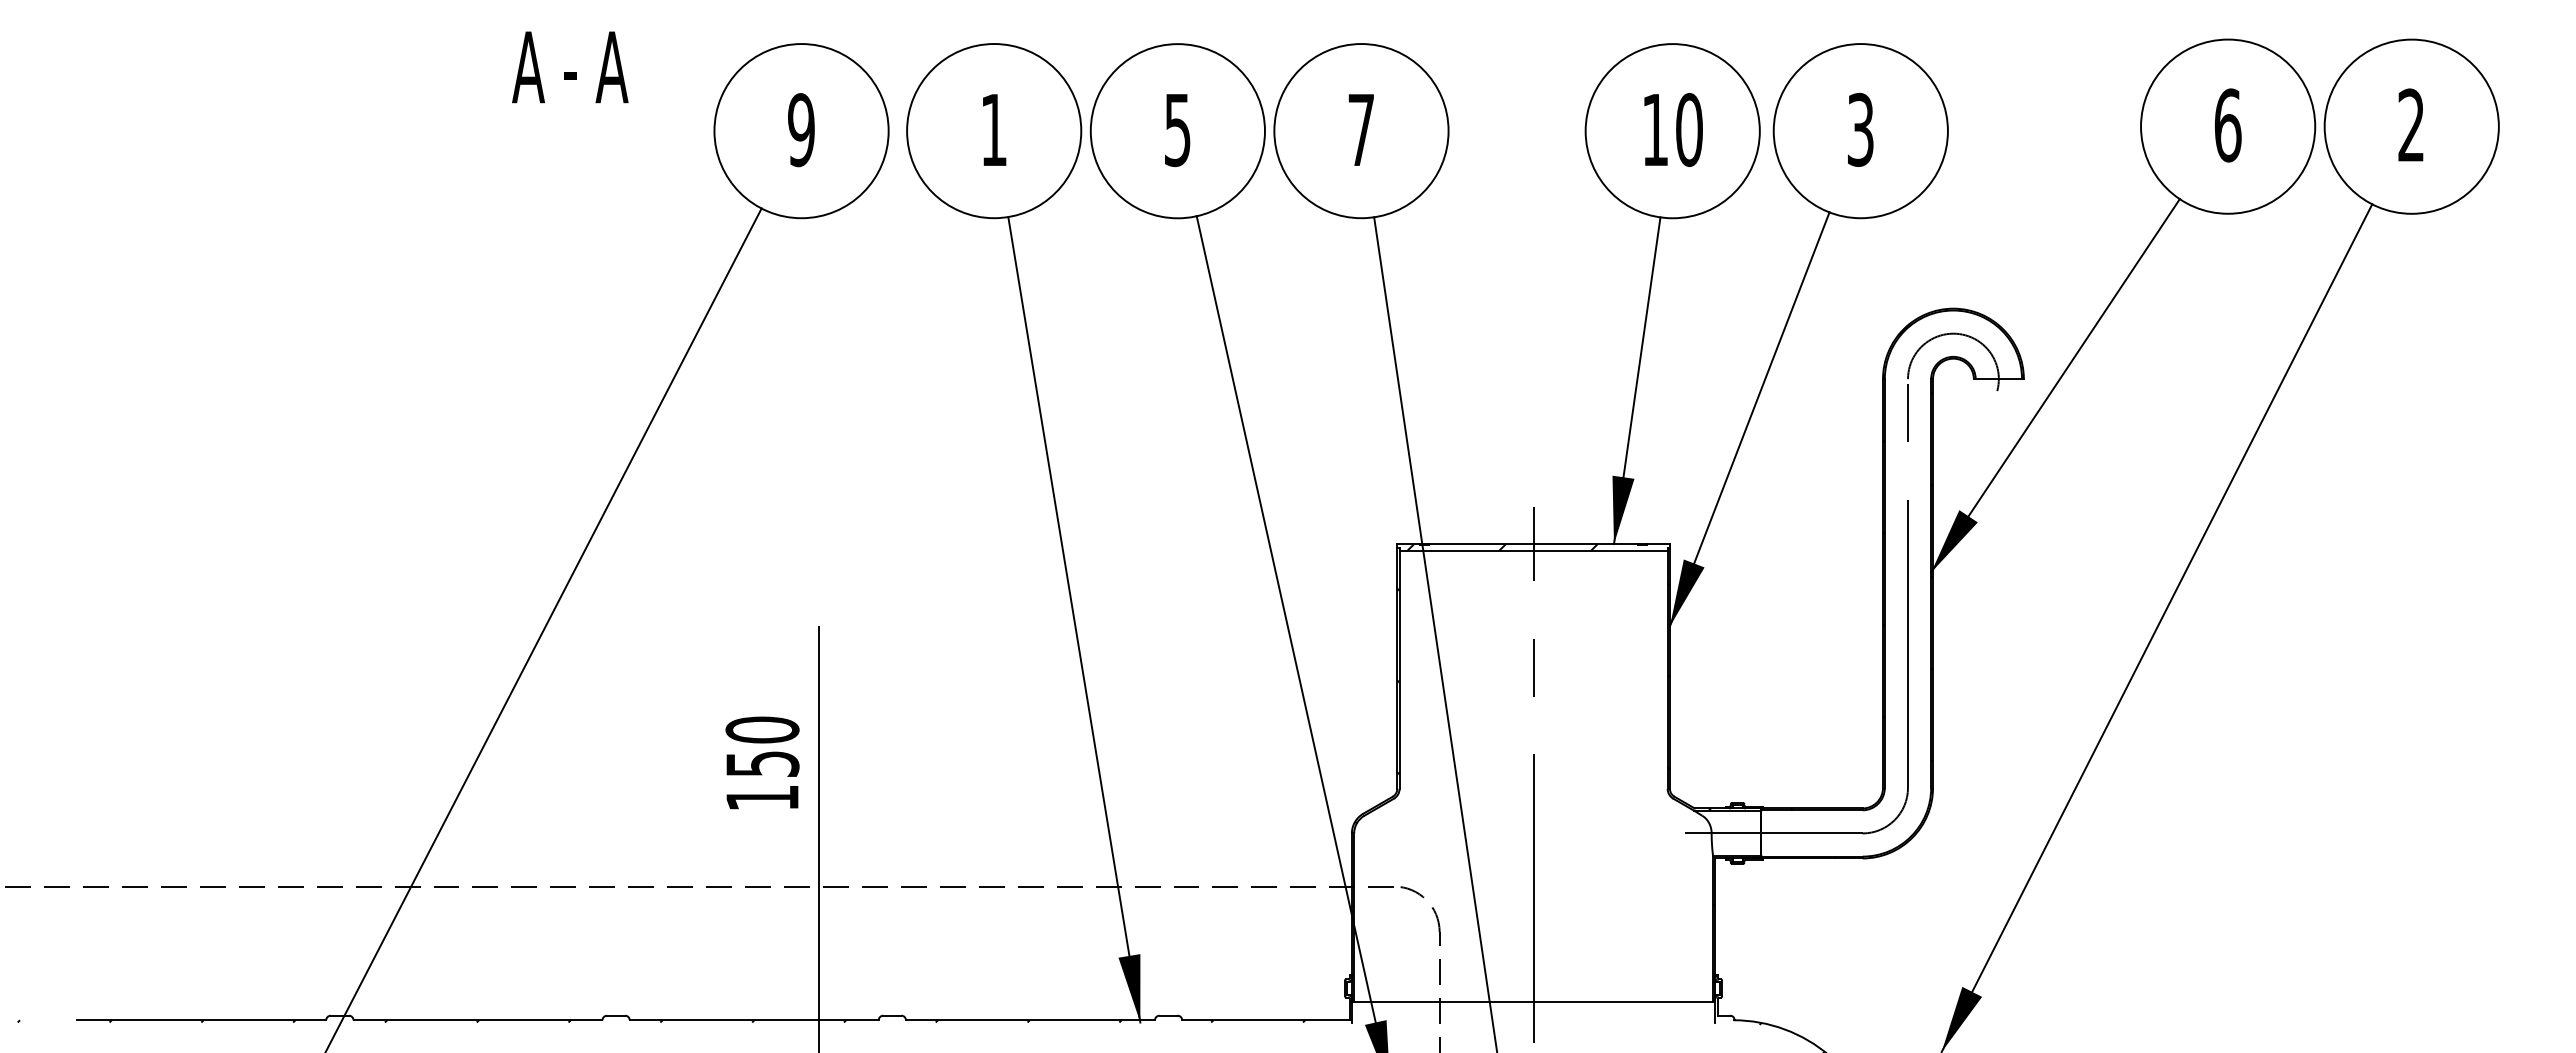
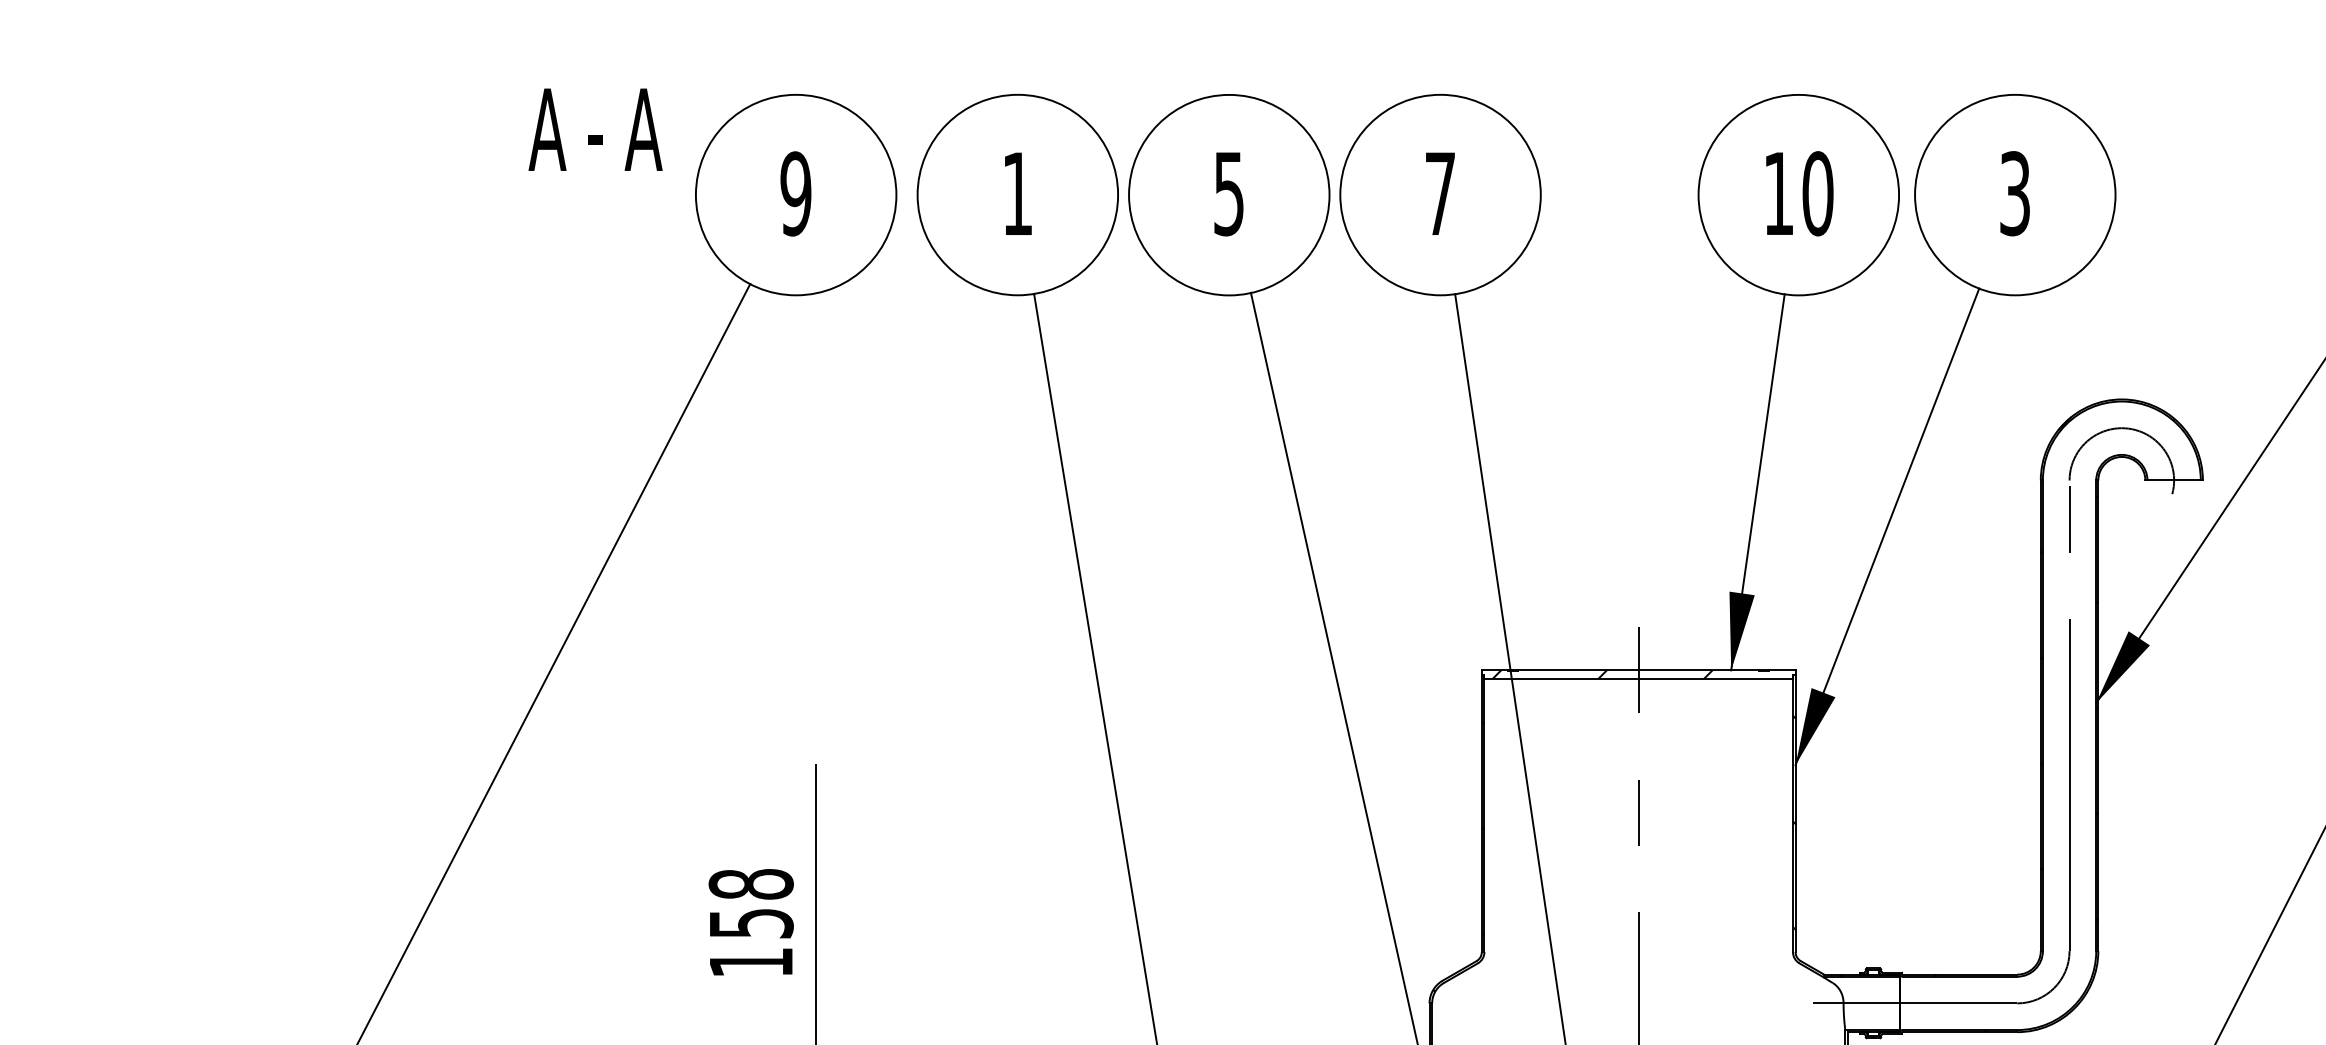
text: (570, 67) -> (595, 129), moved
text: (762, 729) -> (751, 883), 150 -> 158

